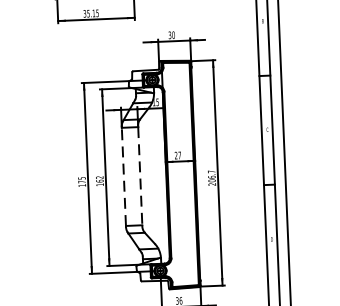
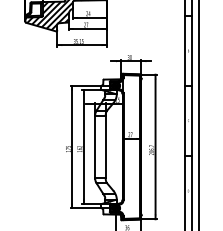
line: (124, 176) -> (95, 146), dashed -> solid
line: (139, 177) -> (105, 147), dashed -> solid

